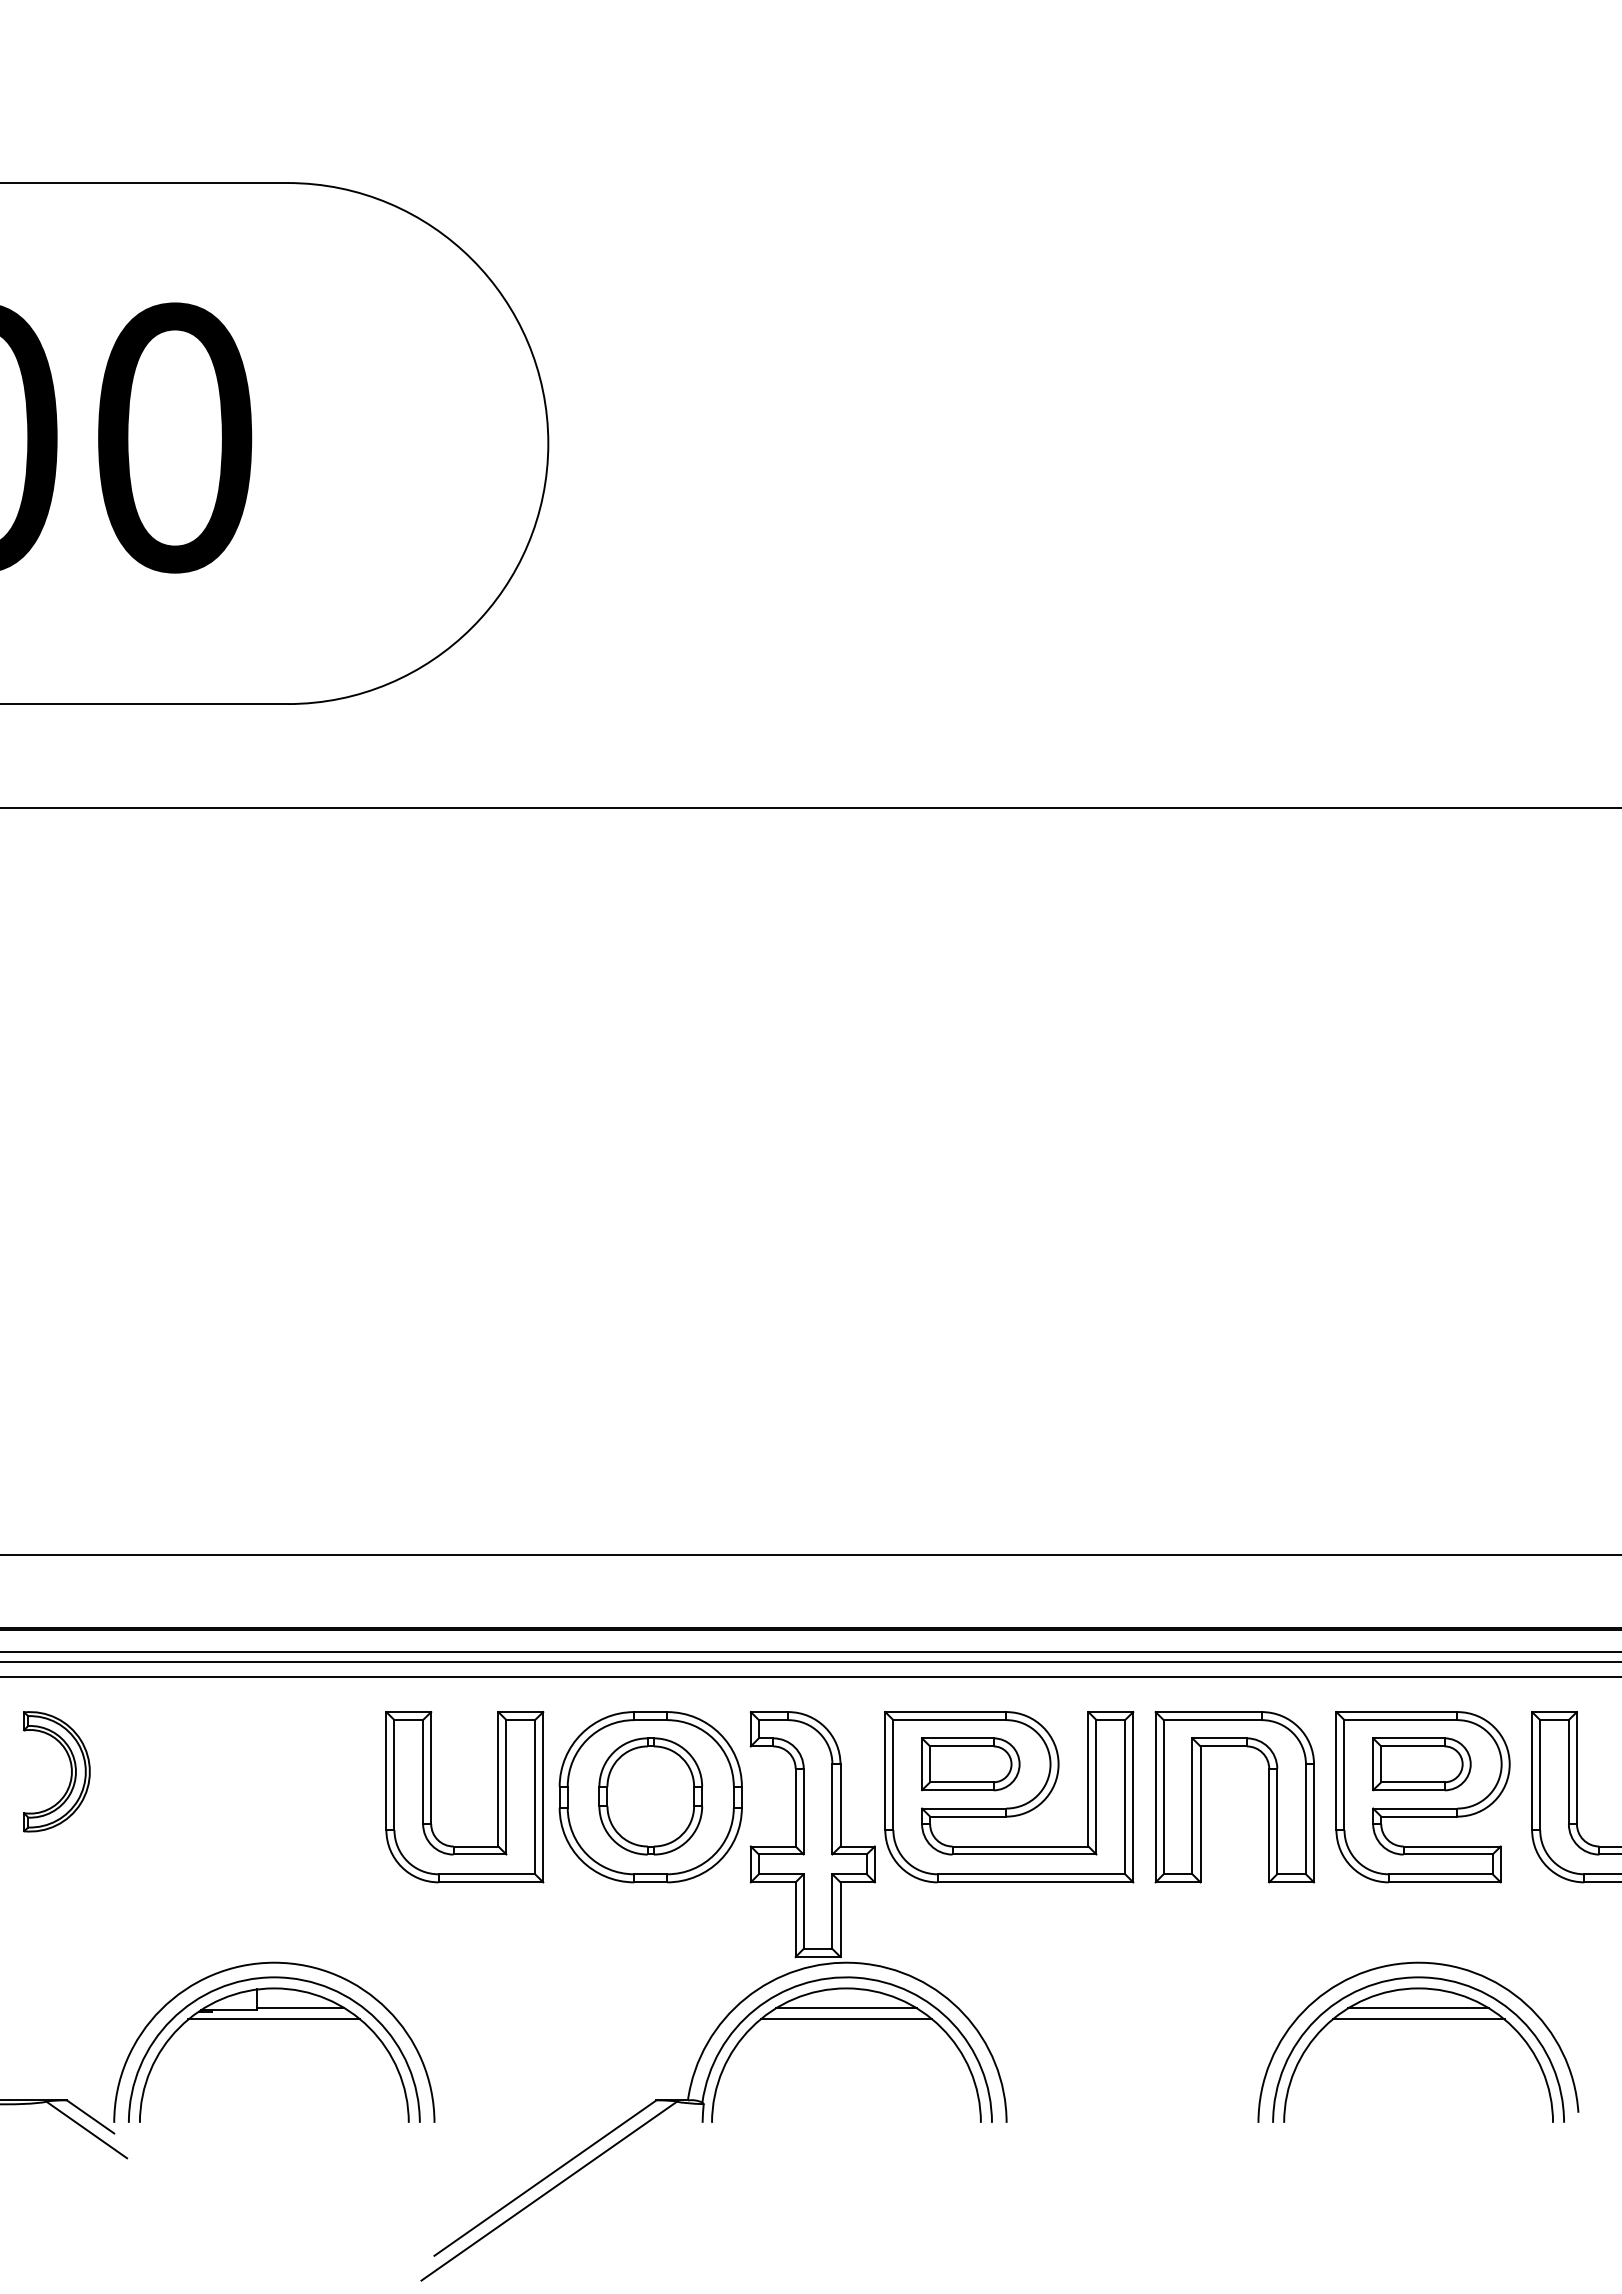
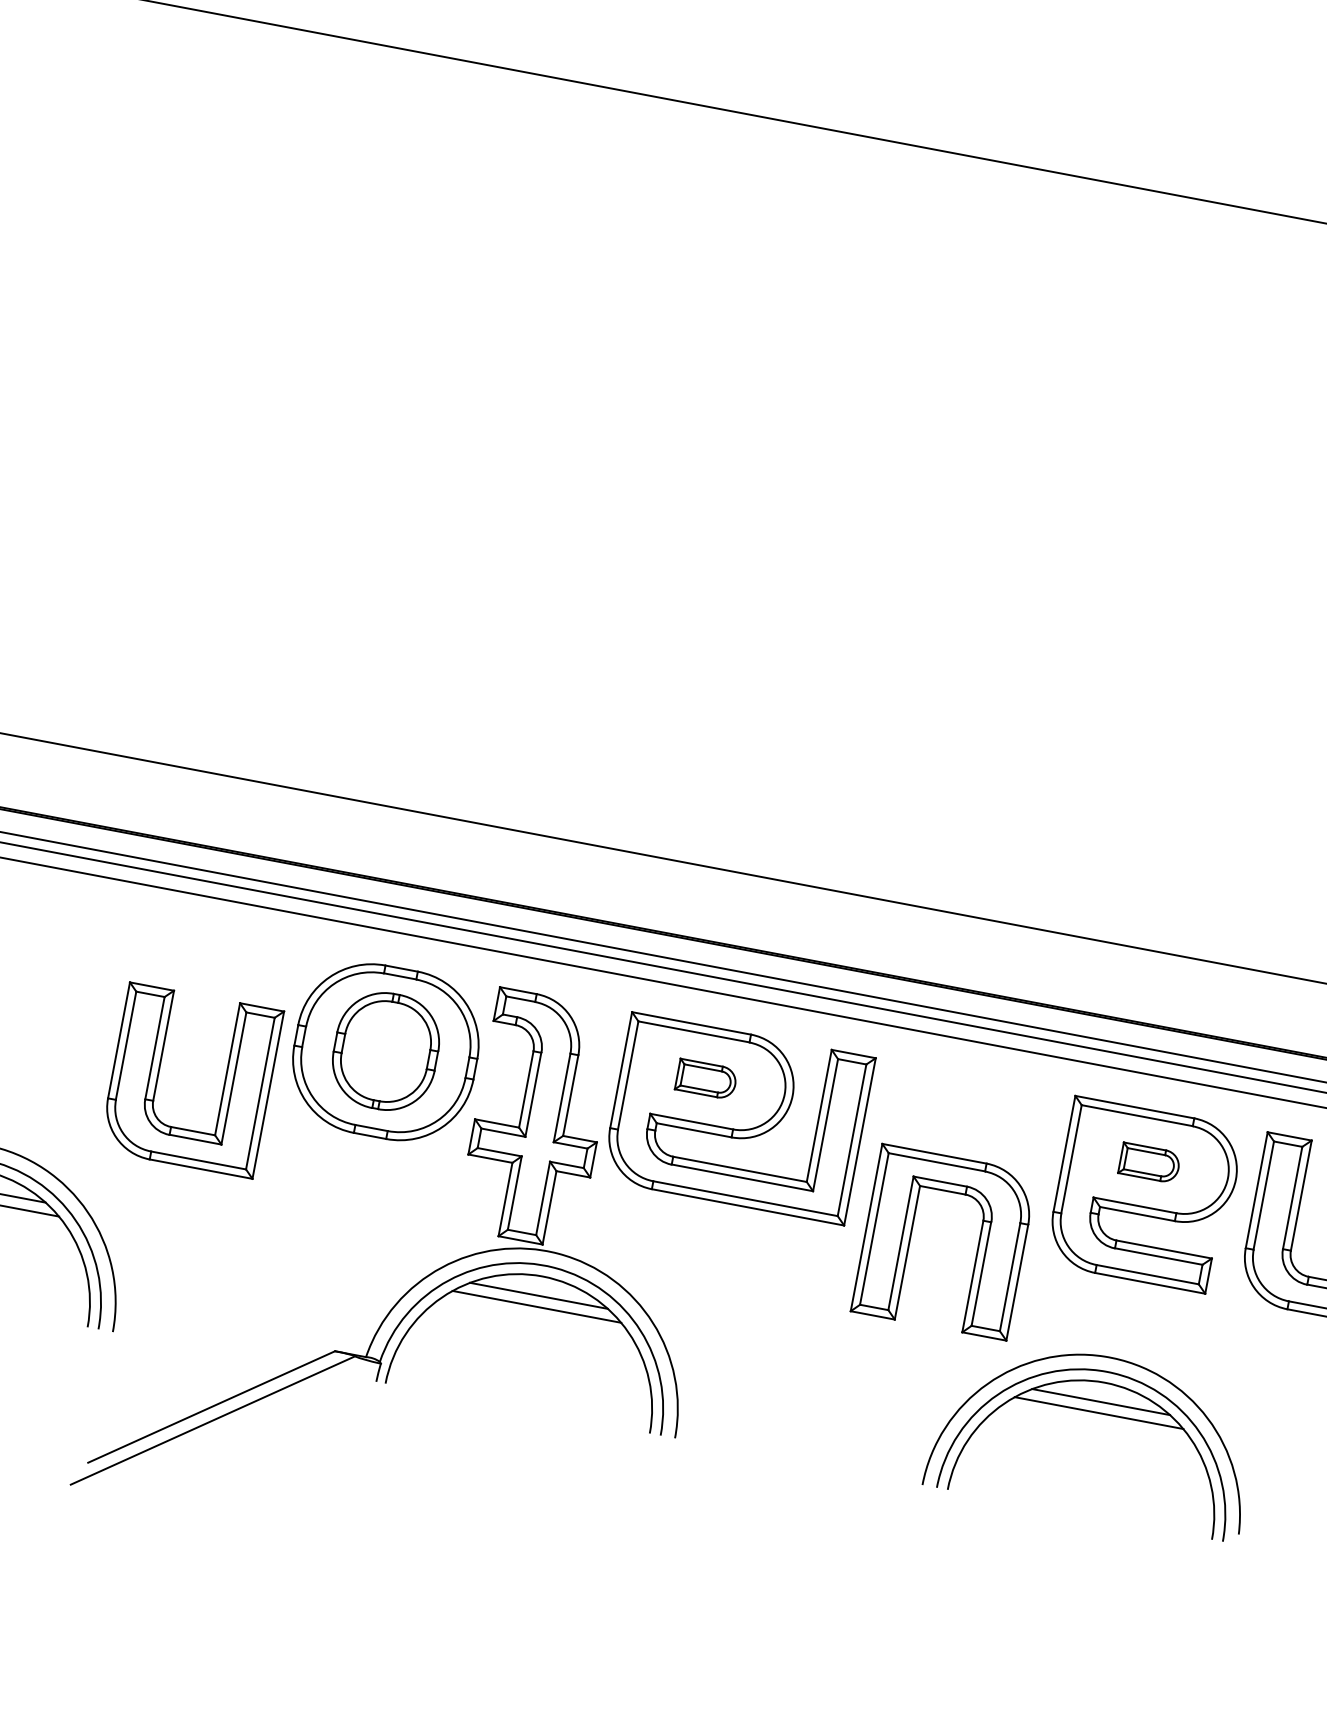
part: (970, 1764) -> (706, 1079), size x0.6
part: (1421, 1764) -> (1149, 1163), size x0.6
part: (431, 1797) -> (158, 1074), moved
part: (1201, 1797) -> (911, 1236), moved

